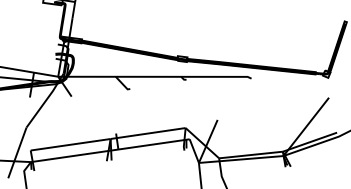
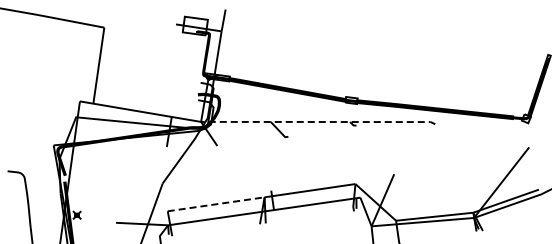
line: (155, 77) -> (318, 122), solid -> dashed
line: (70, 144) -> (216, 204), solid -> dashed

